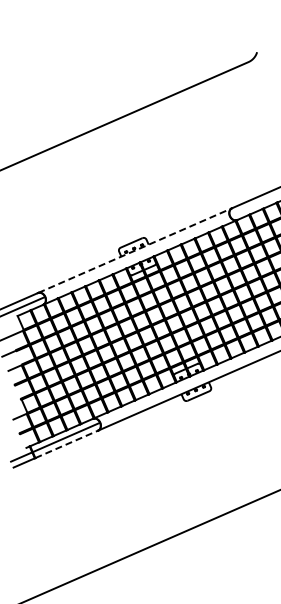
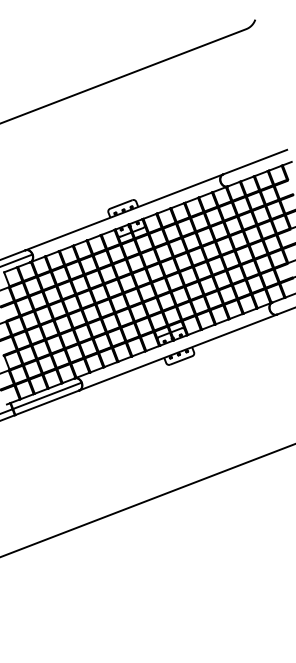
line: (135, 250) -> (124, 212), dashed -> solid
line: (66, 444) -> (47, 402), dashed -> solid

